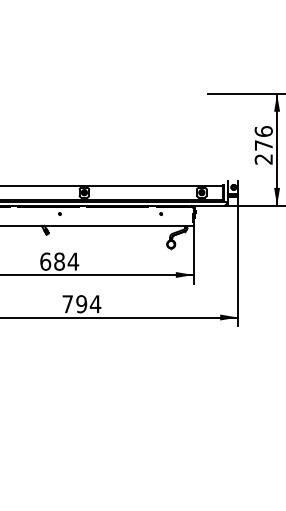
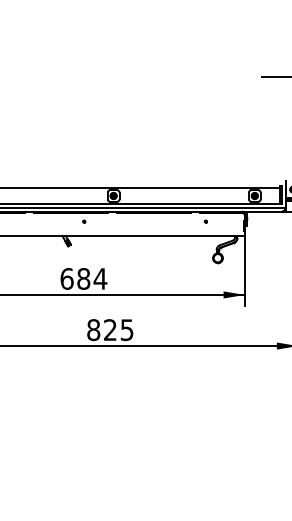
text: (81, 304) -> (110, 330), 794 -> 825

